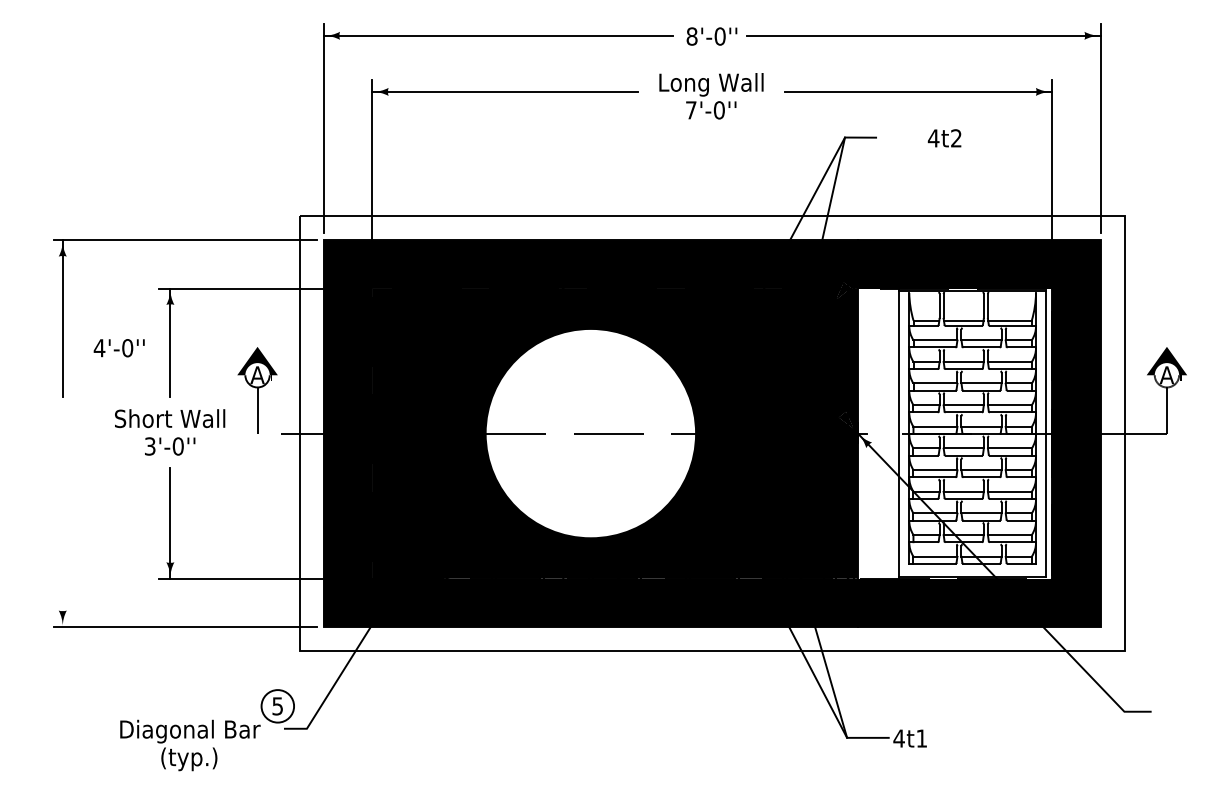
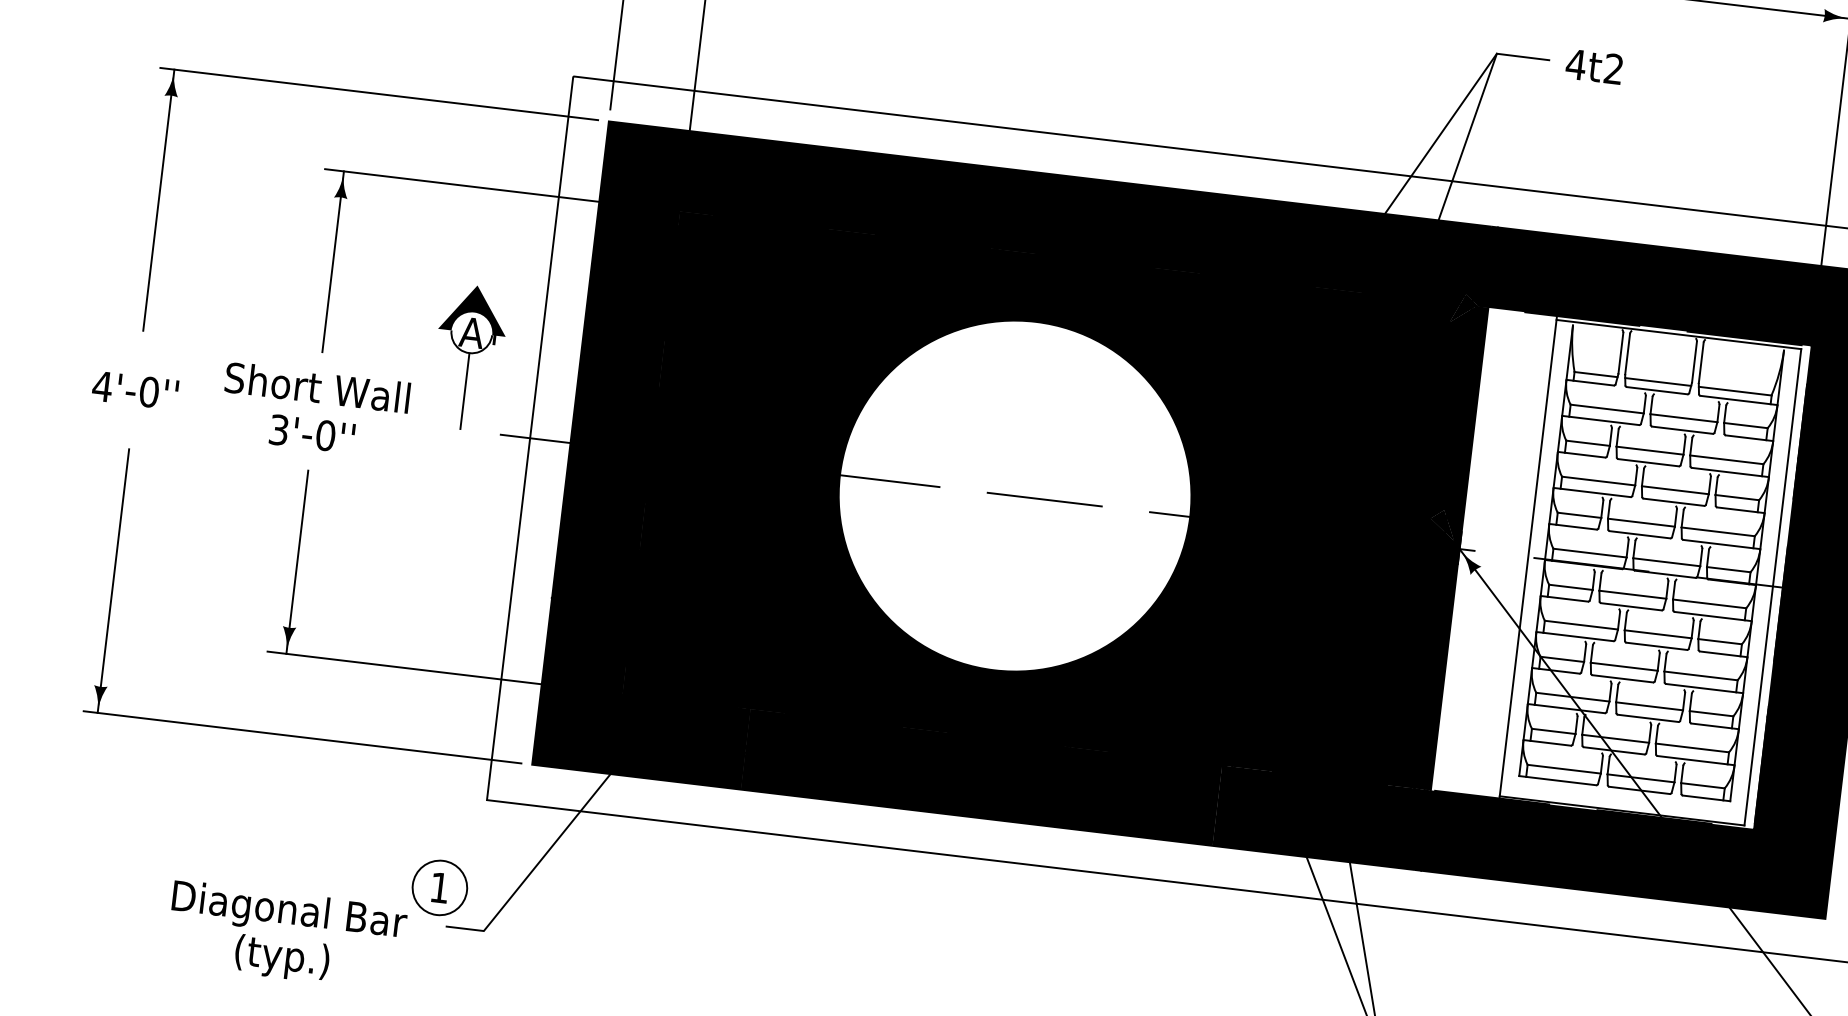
text: (944, 138) -> (1594, 66), moved
text: (118, 348) -> (133, 390), moved
line: (62, 547) -> (113, 580), added
text: (277, 706) -> (439, 888), 5 -> 1

